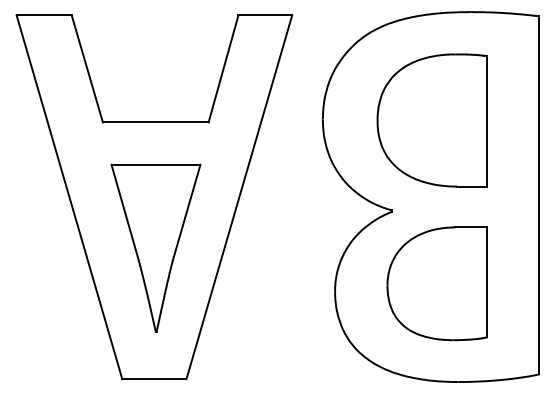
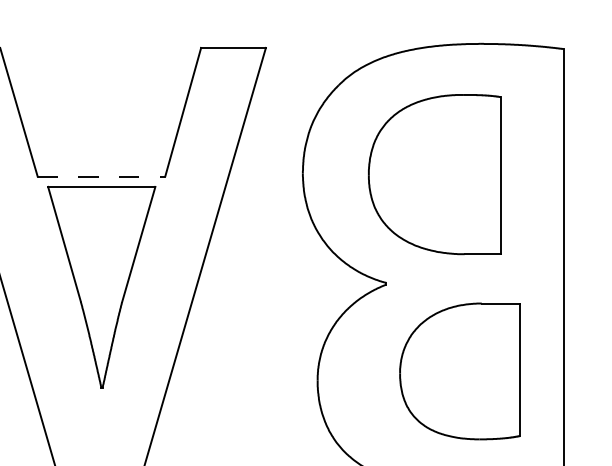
line: (155, 122) -> (101, 176), solid -> dashed
part: (155, 247) -> (101, 286), moved
part: (436, 283) -> (459, 371), moved

